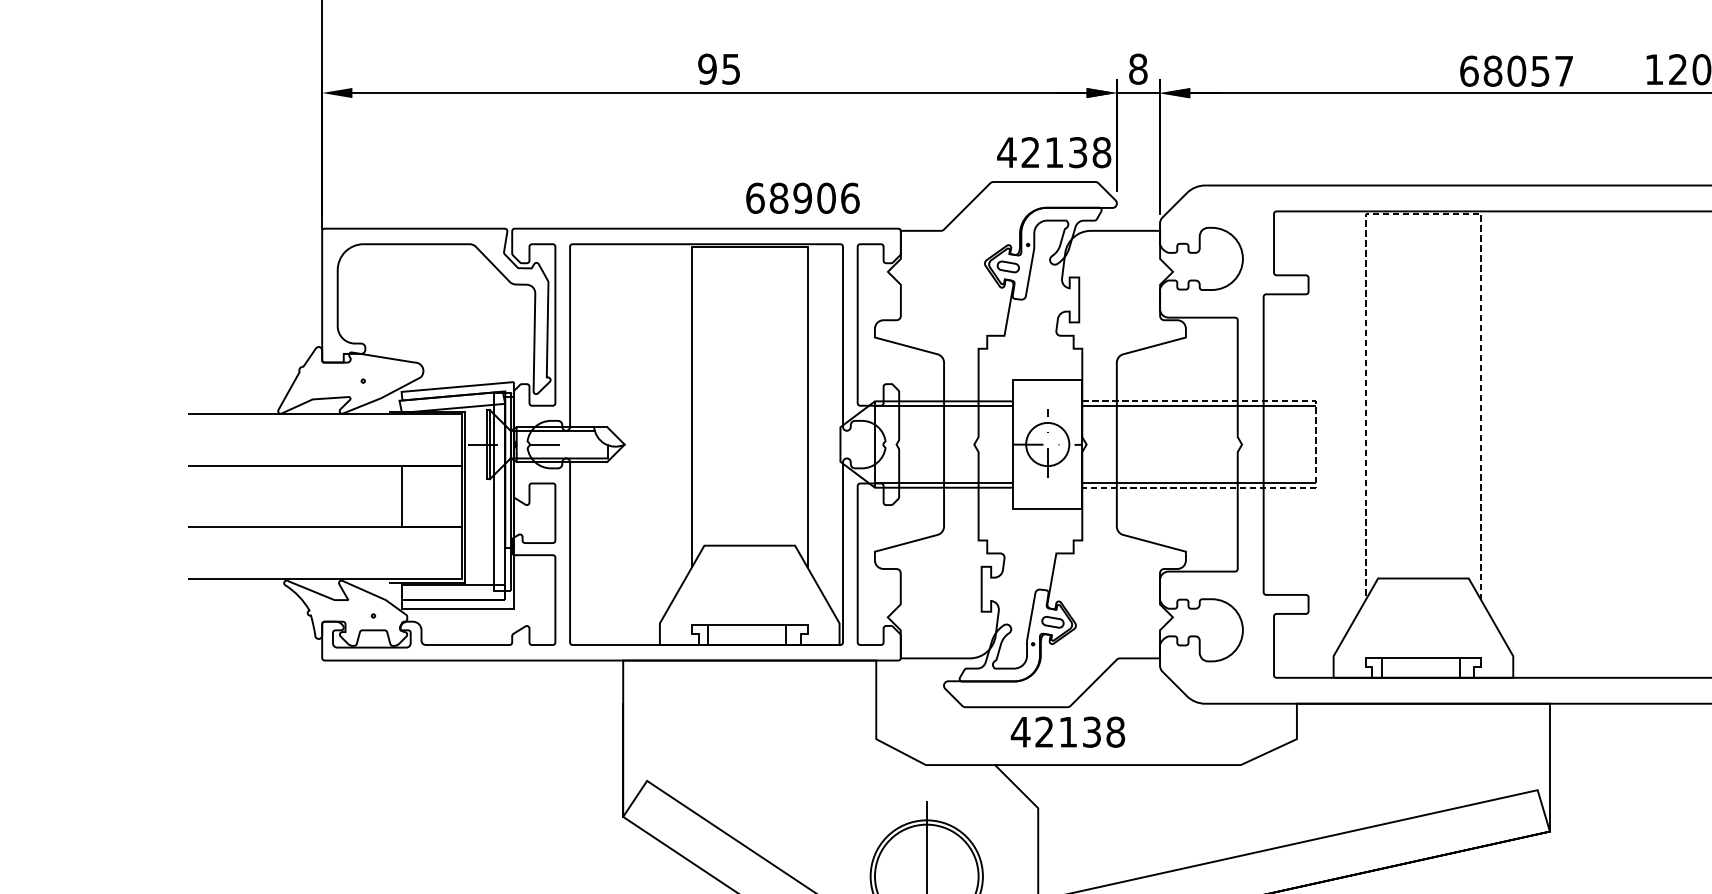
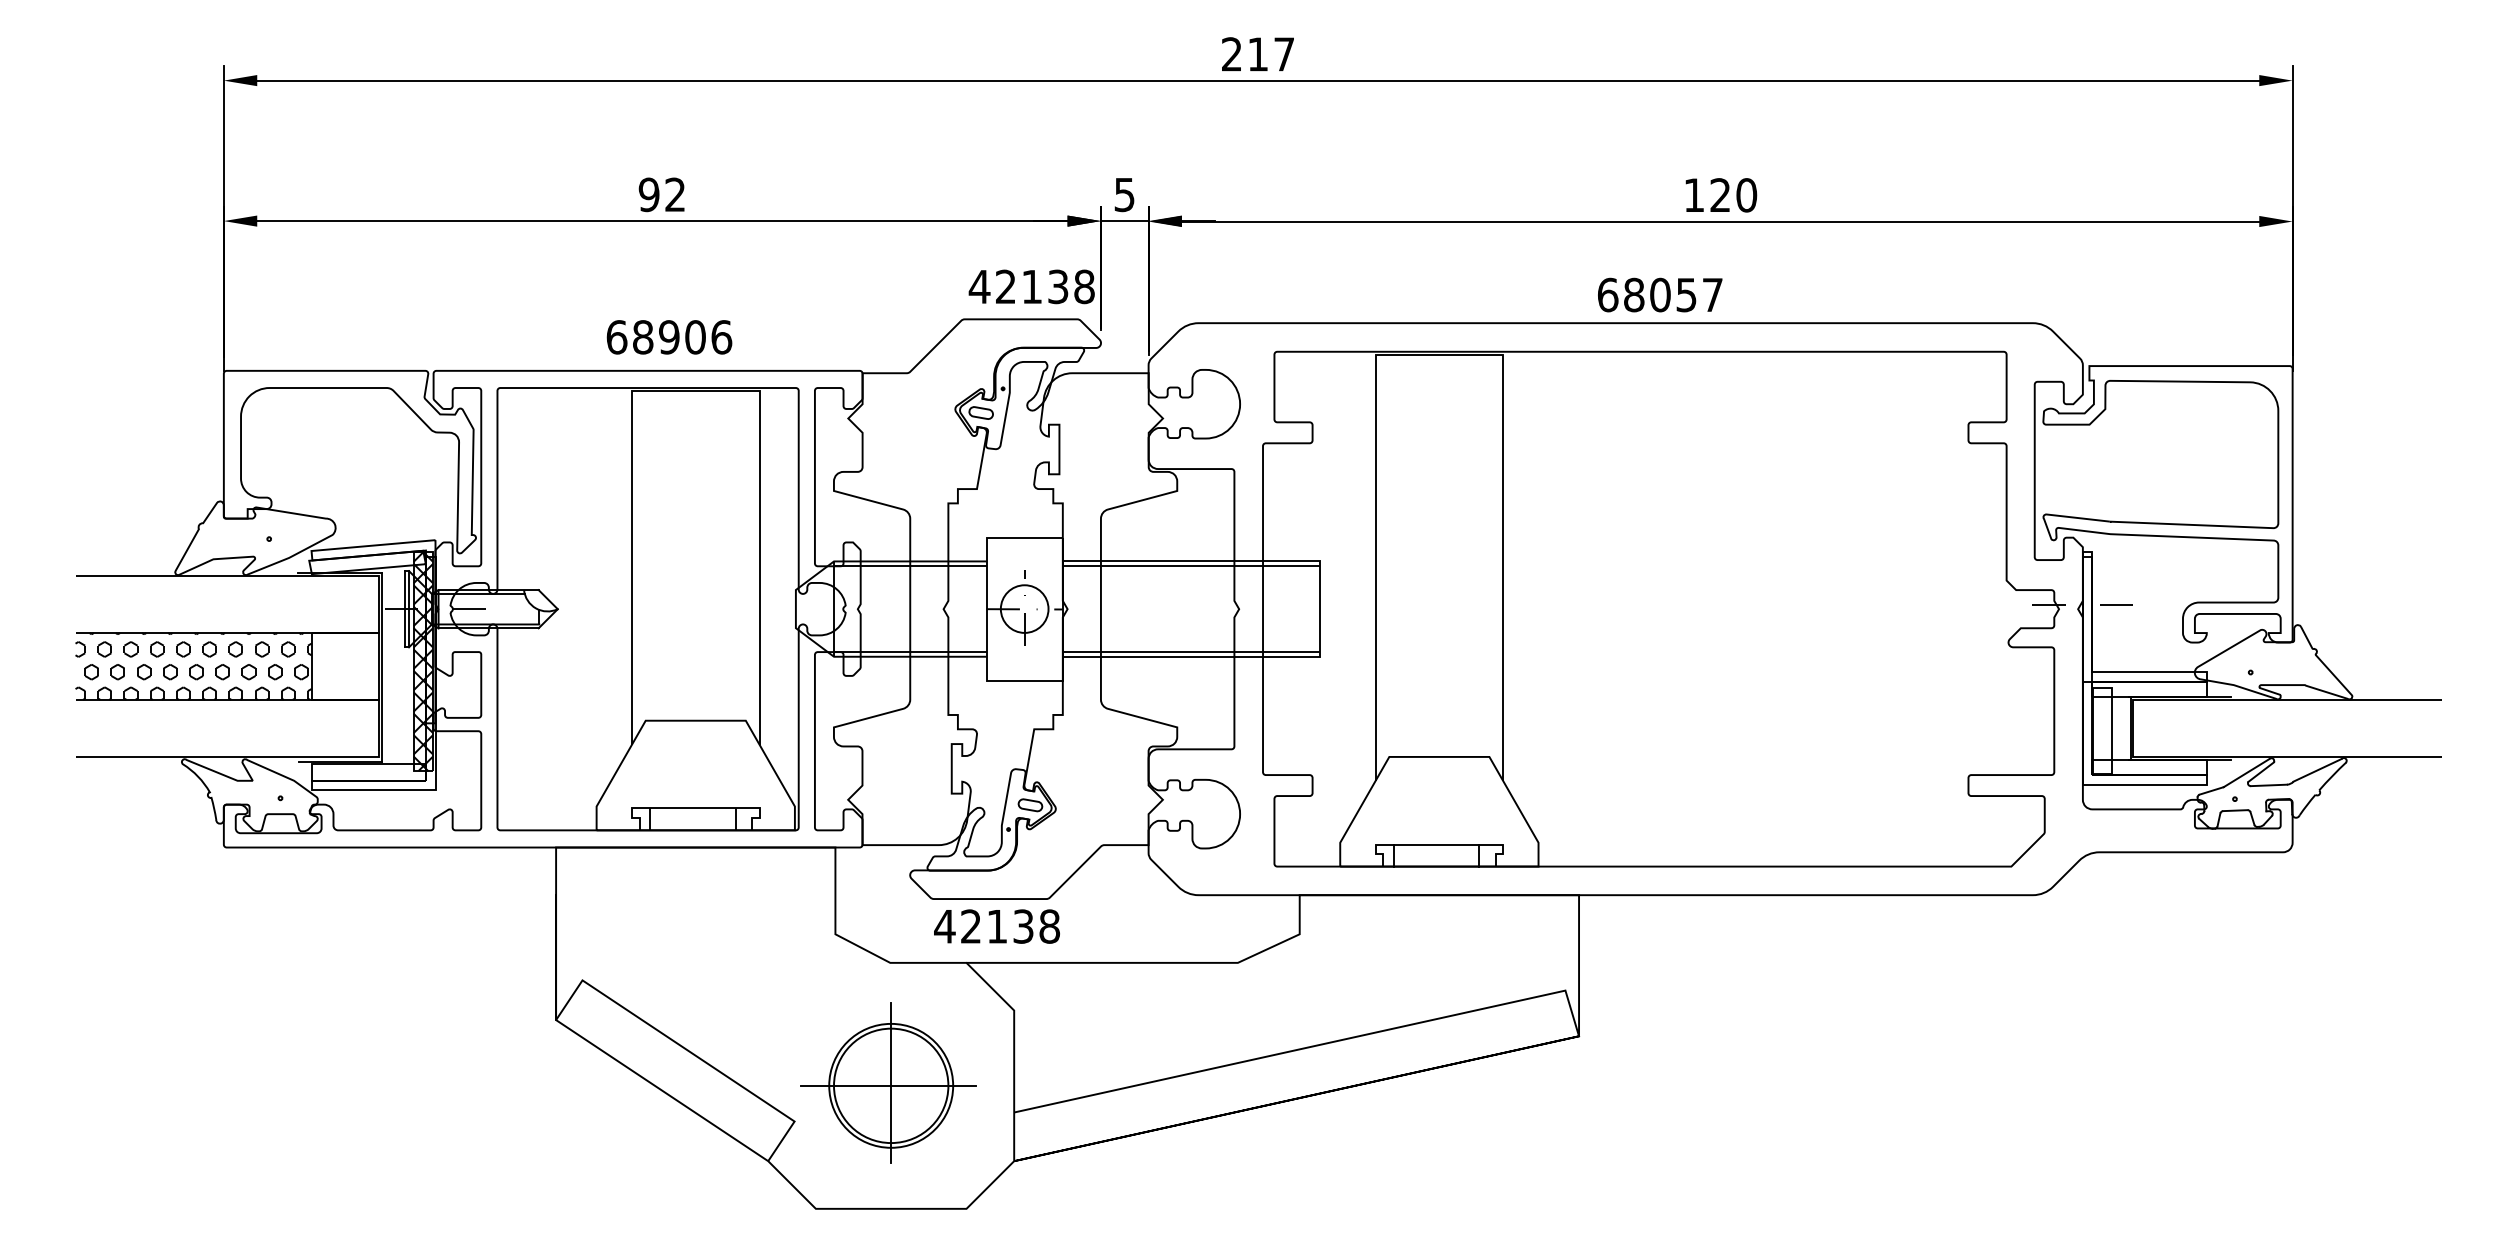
text: (730, 68) -> (674, 194), 95 -> 92
text: (1138, 68) -> (1124, 194), 8 -> 5
text: (1516, 70) -> (1660, 294), moved
text: (802, 198) -> (669, 337), moved
line: (1423, 213) -> (1439, 354), dashed -> solid
line: (1315, 444) -> (1320, 609), dashed -> solid
hatch: (502, 491) -> (422, 660), added
hatch: (294, 496) -> (193, 666), added
text: (1067, 732) -> (996, 926), moved
line: (924, 876) -> (888, 1085), added

